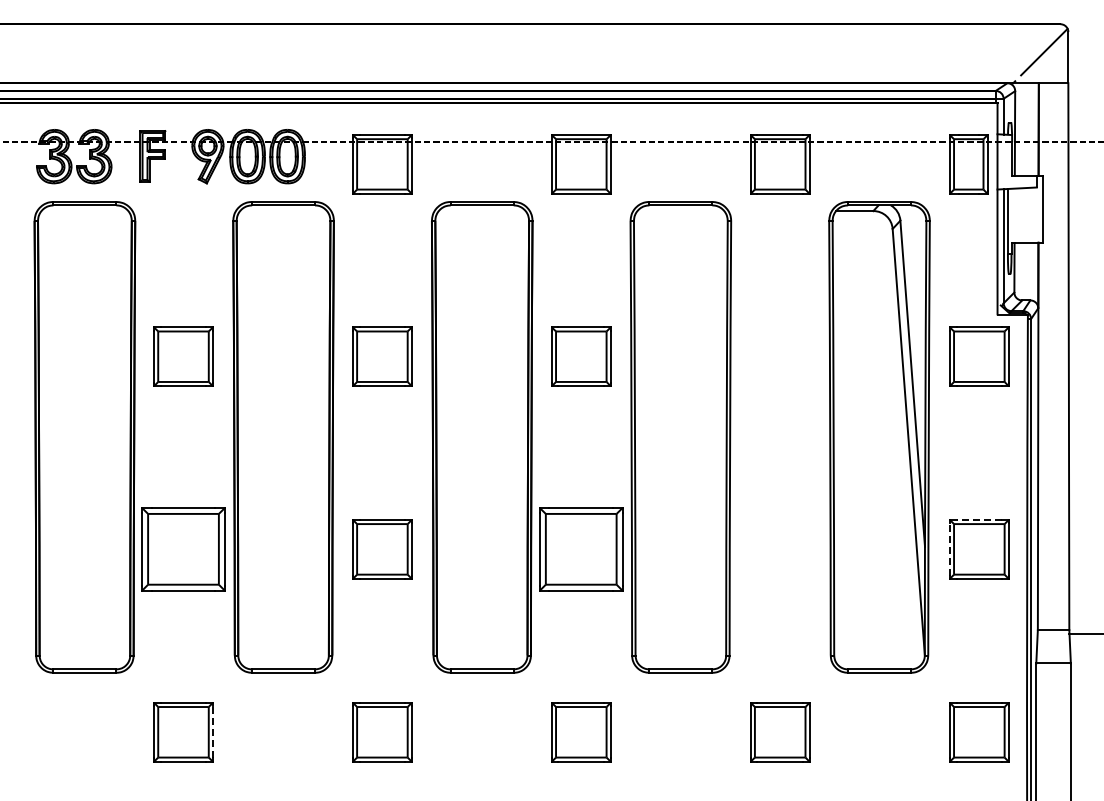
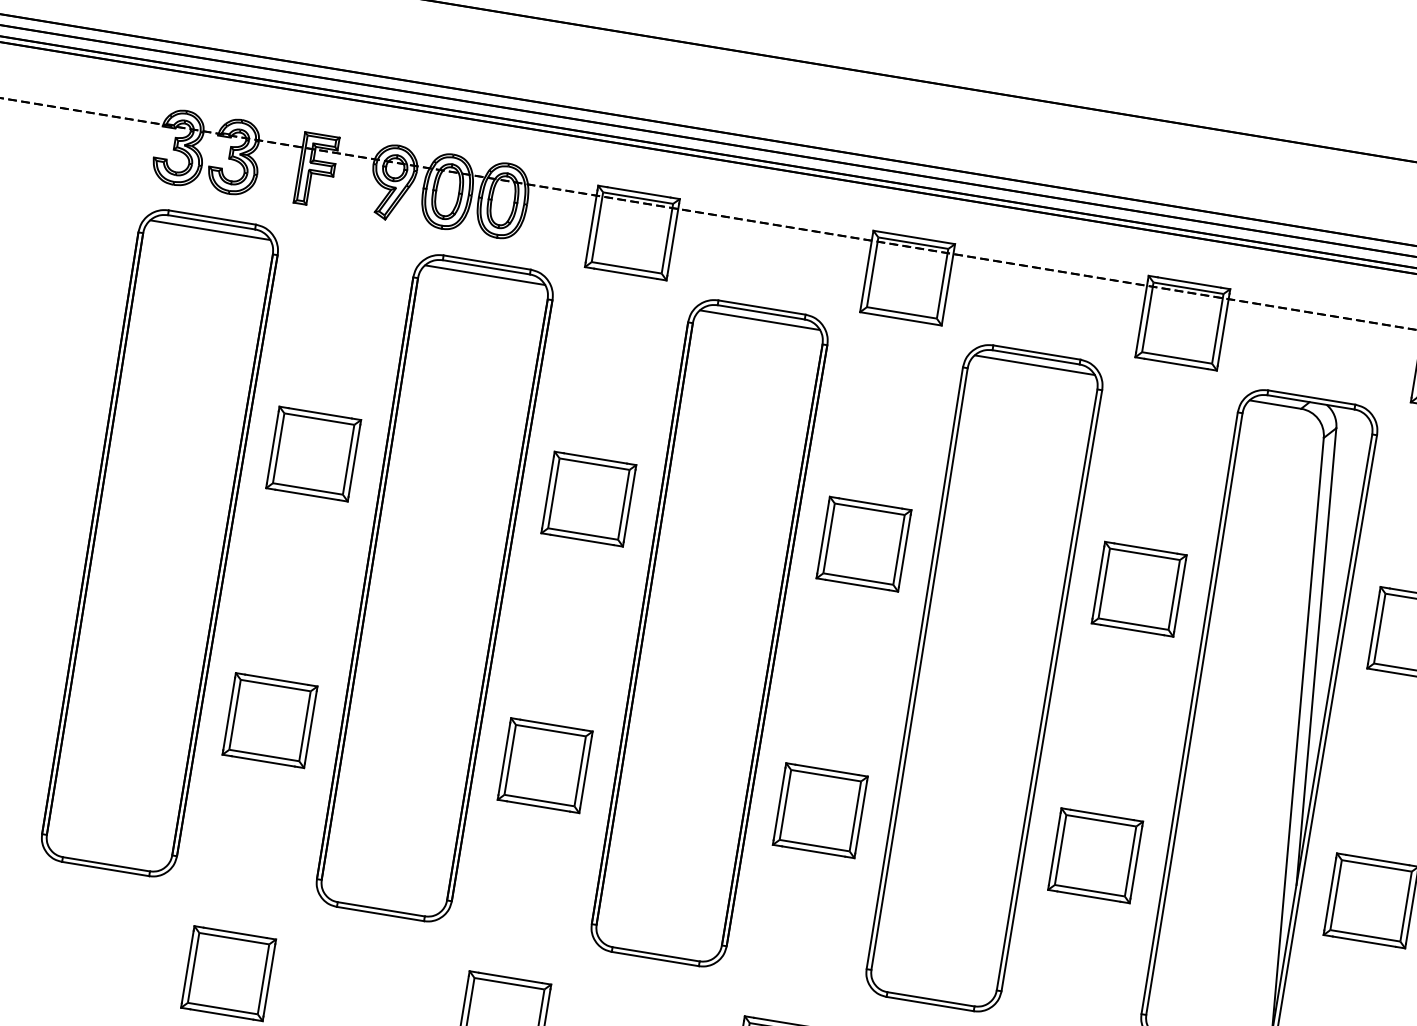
line: (84, 211) -> (209, 230), added
line: (283, 211) -> (484, 275), added
line: (482, 211) -> (760, 320), added
line: (680, 211) -> (1034, 365), added
part: (780, 356) -> (1139, 588), added
line: (979, 519) -> (1378, 859), dashed -> solid
line: (949, 548) -> (1330, 892), dashed -> solid
part: (183, 549) -> (269, 720), size x0.71
part: (581, 549) -> (820, 810), size x0.71
part: (780, 549) -> (1095, 855), added
line: (213, 731) -> (270, 979), dashed -> solid

